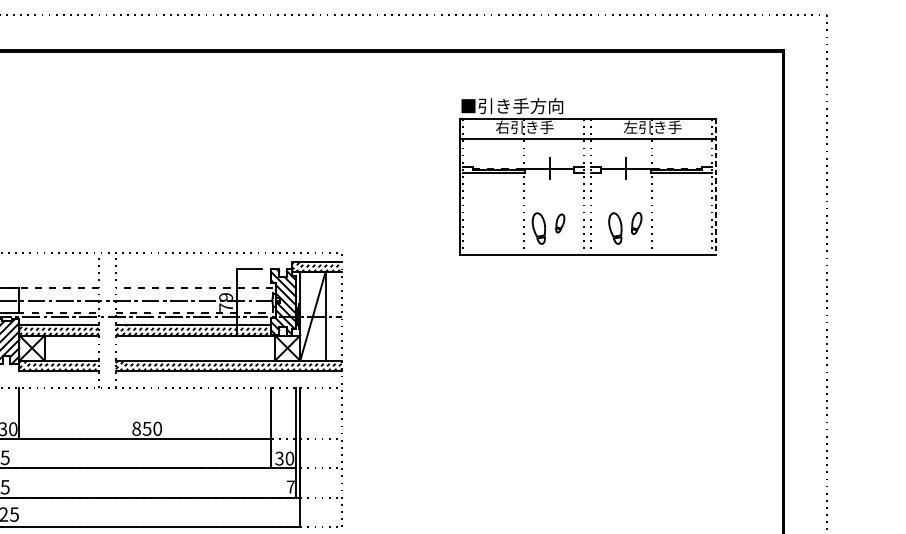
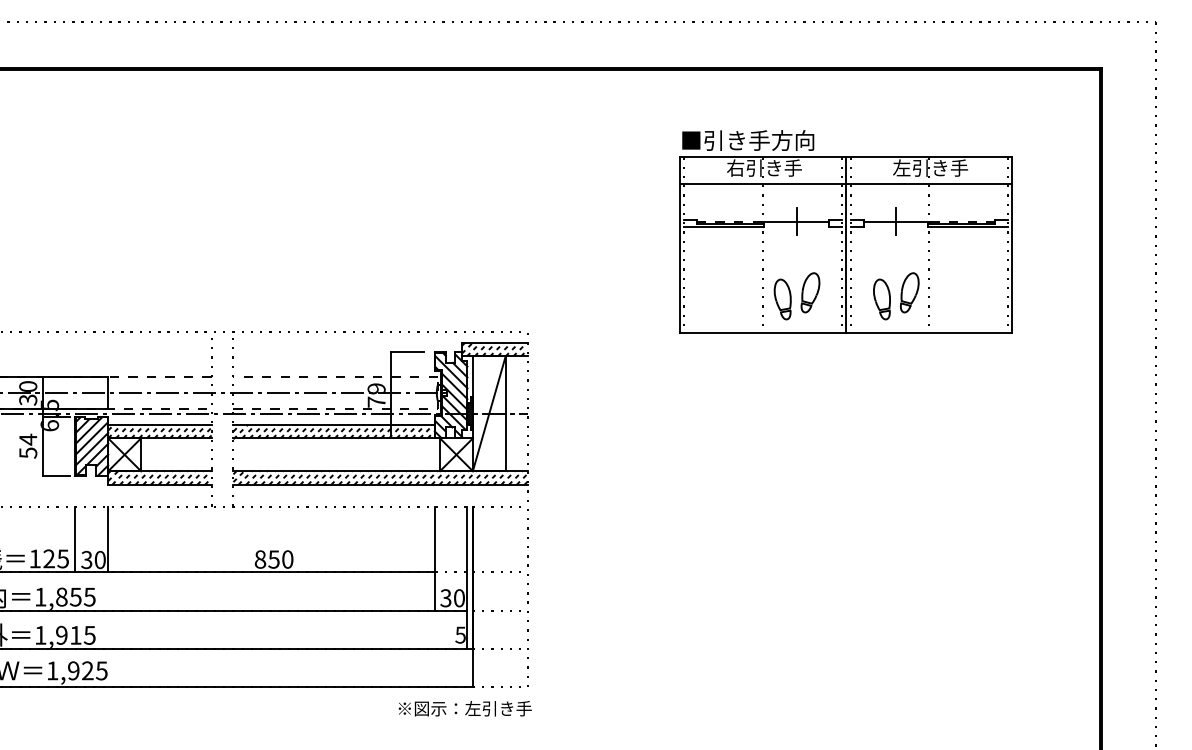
line: (588, 186) -> (846, 245), added
line: (715, 186) -> (1012, 245), dashed -> solid
part: (560, 223) -> (810, 292), size x1.67
part: (636, 223) -> (909, 292), size x1.43
text: (290, 486) -> (460, 634), 7 -> 5

